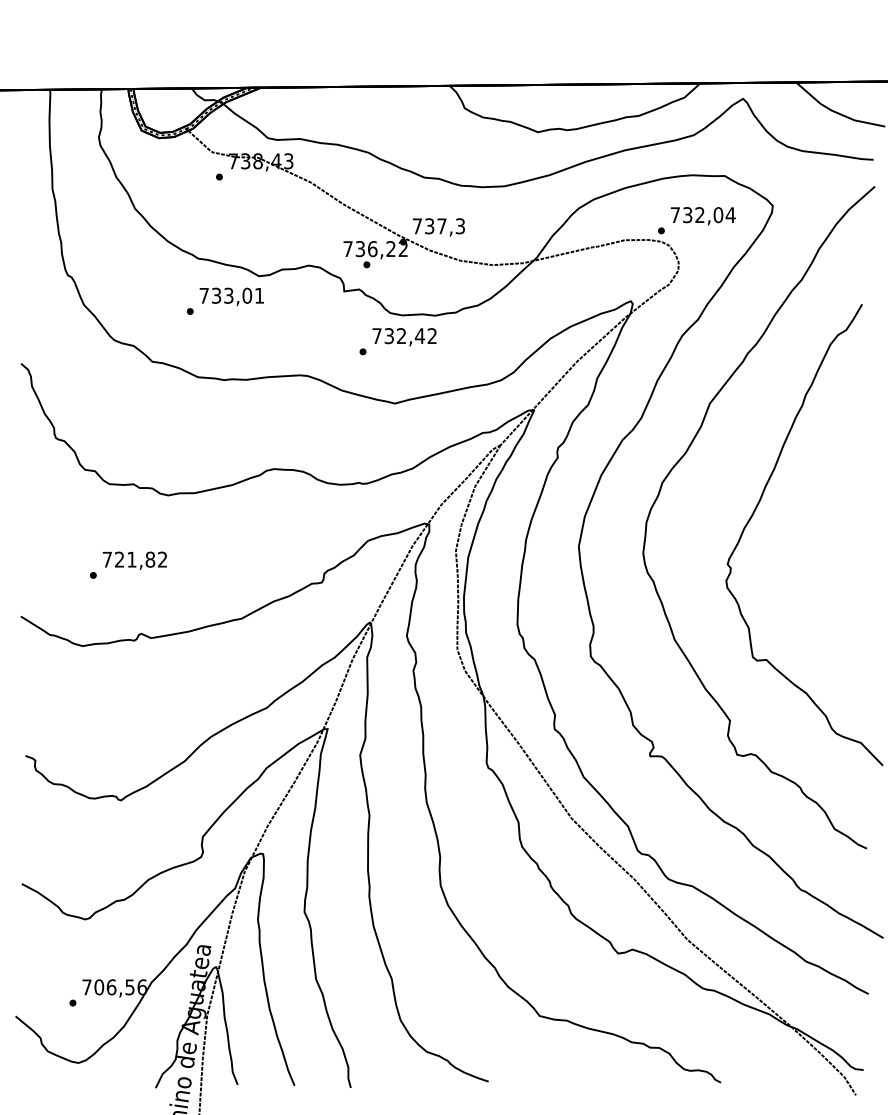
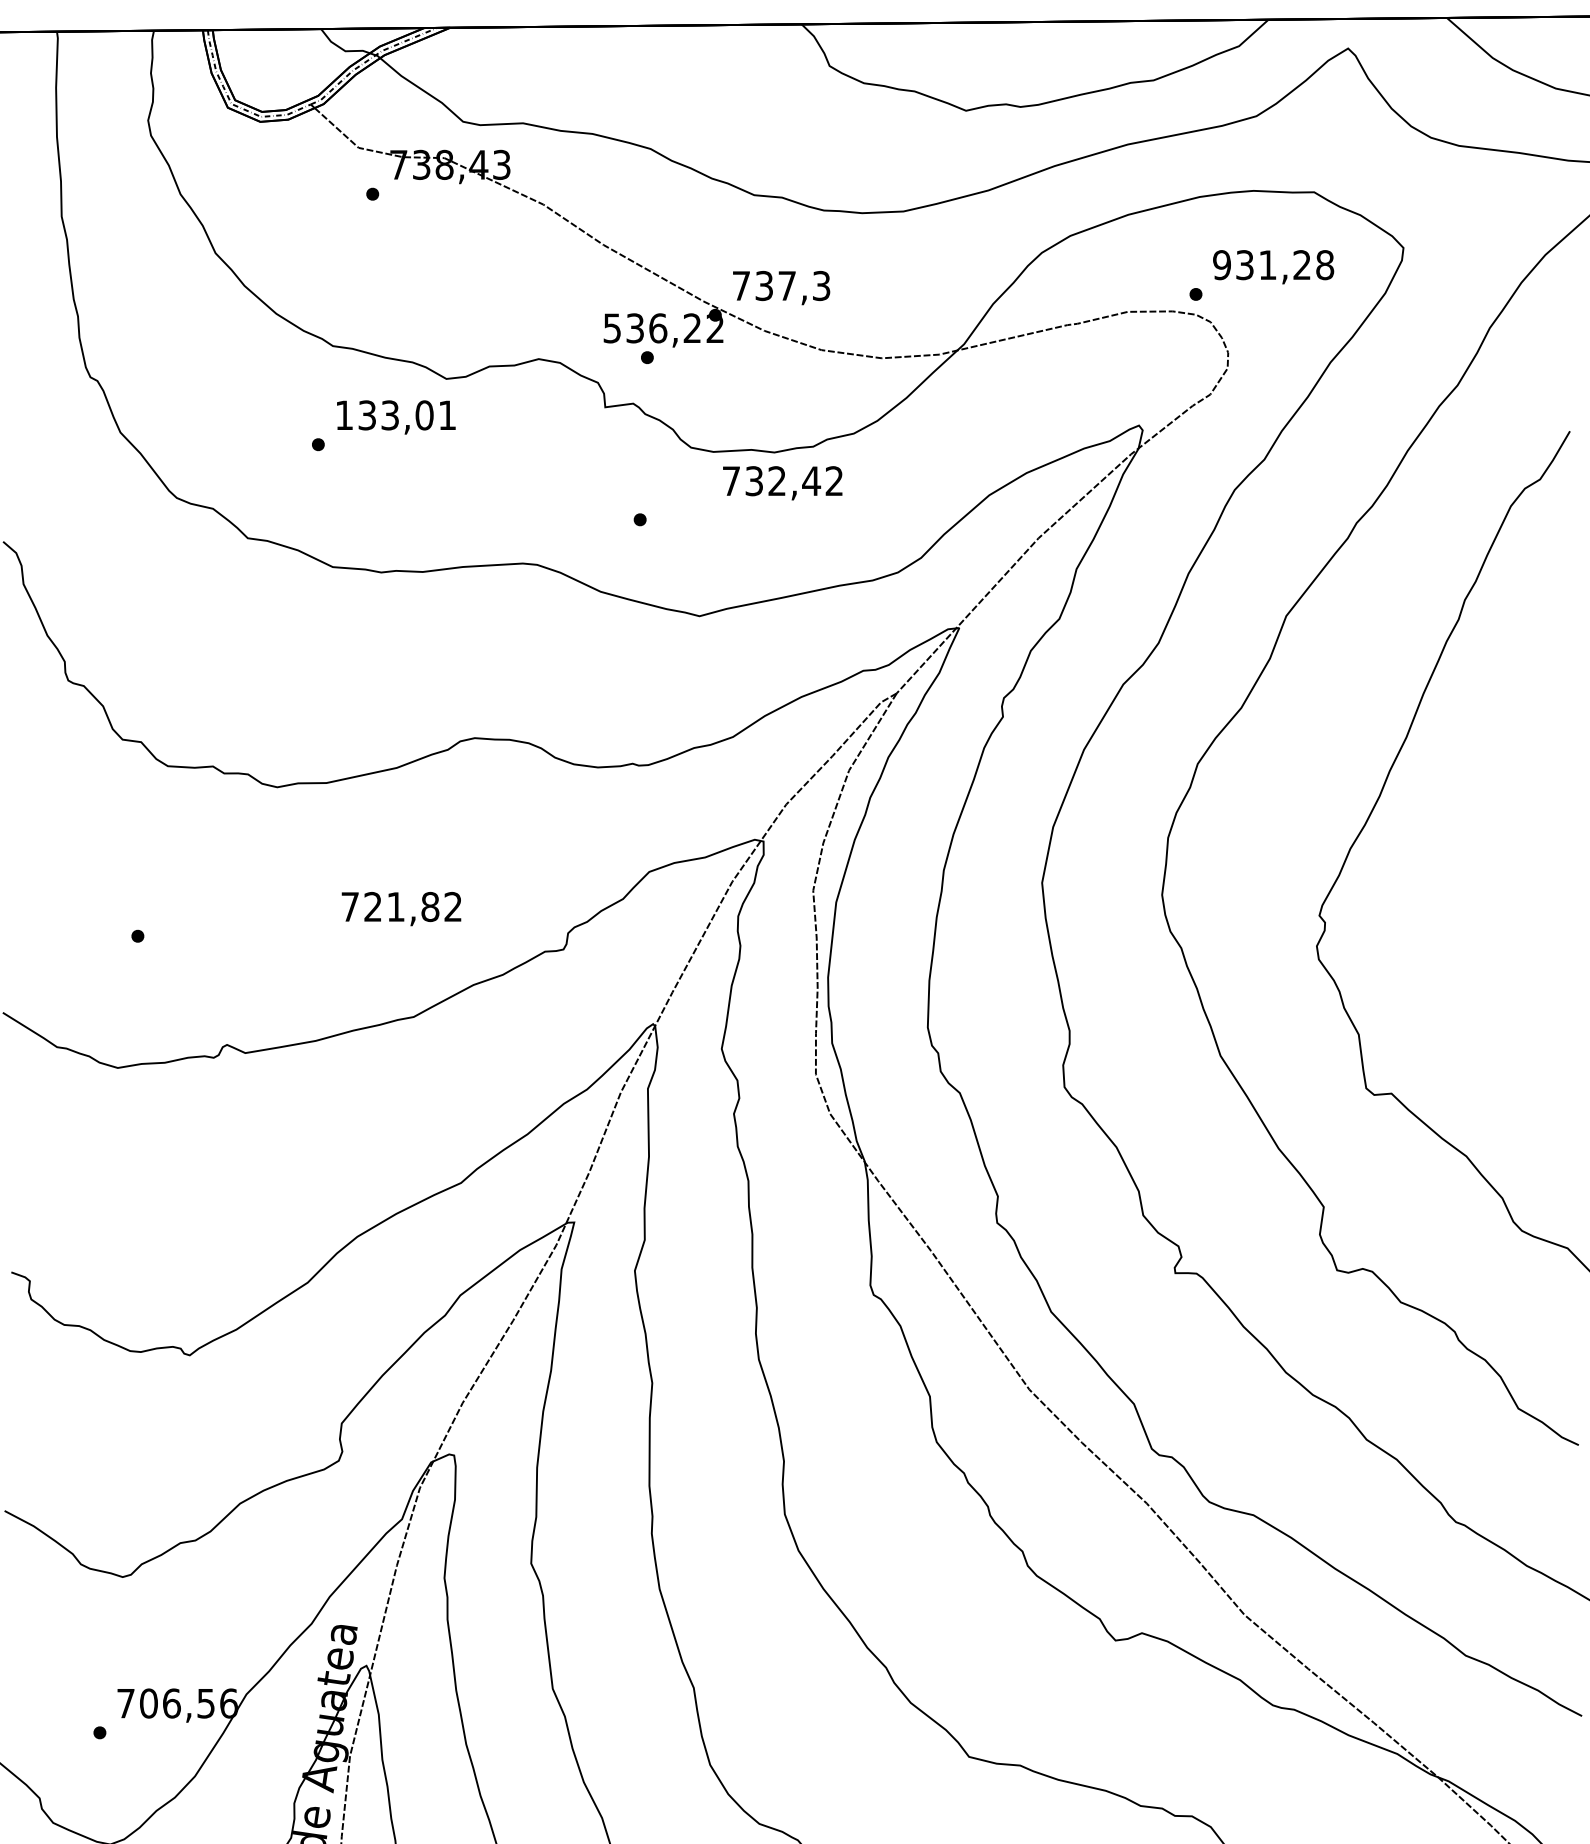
text: (702, 215) -> (1272, 265), 732,04 -> 931,28
text: (347, 249) -> (611, 329), 736,22 -> 536,22
text: (203, 295) -> (343, 414), 733,01 -> 133,01
text: (404, 337) -> (782, 483), moved
text: (134, 560) -> (400, 908), moved

